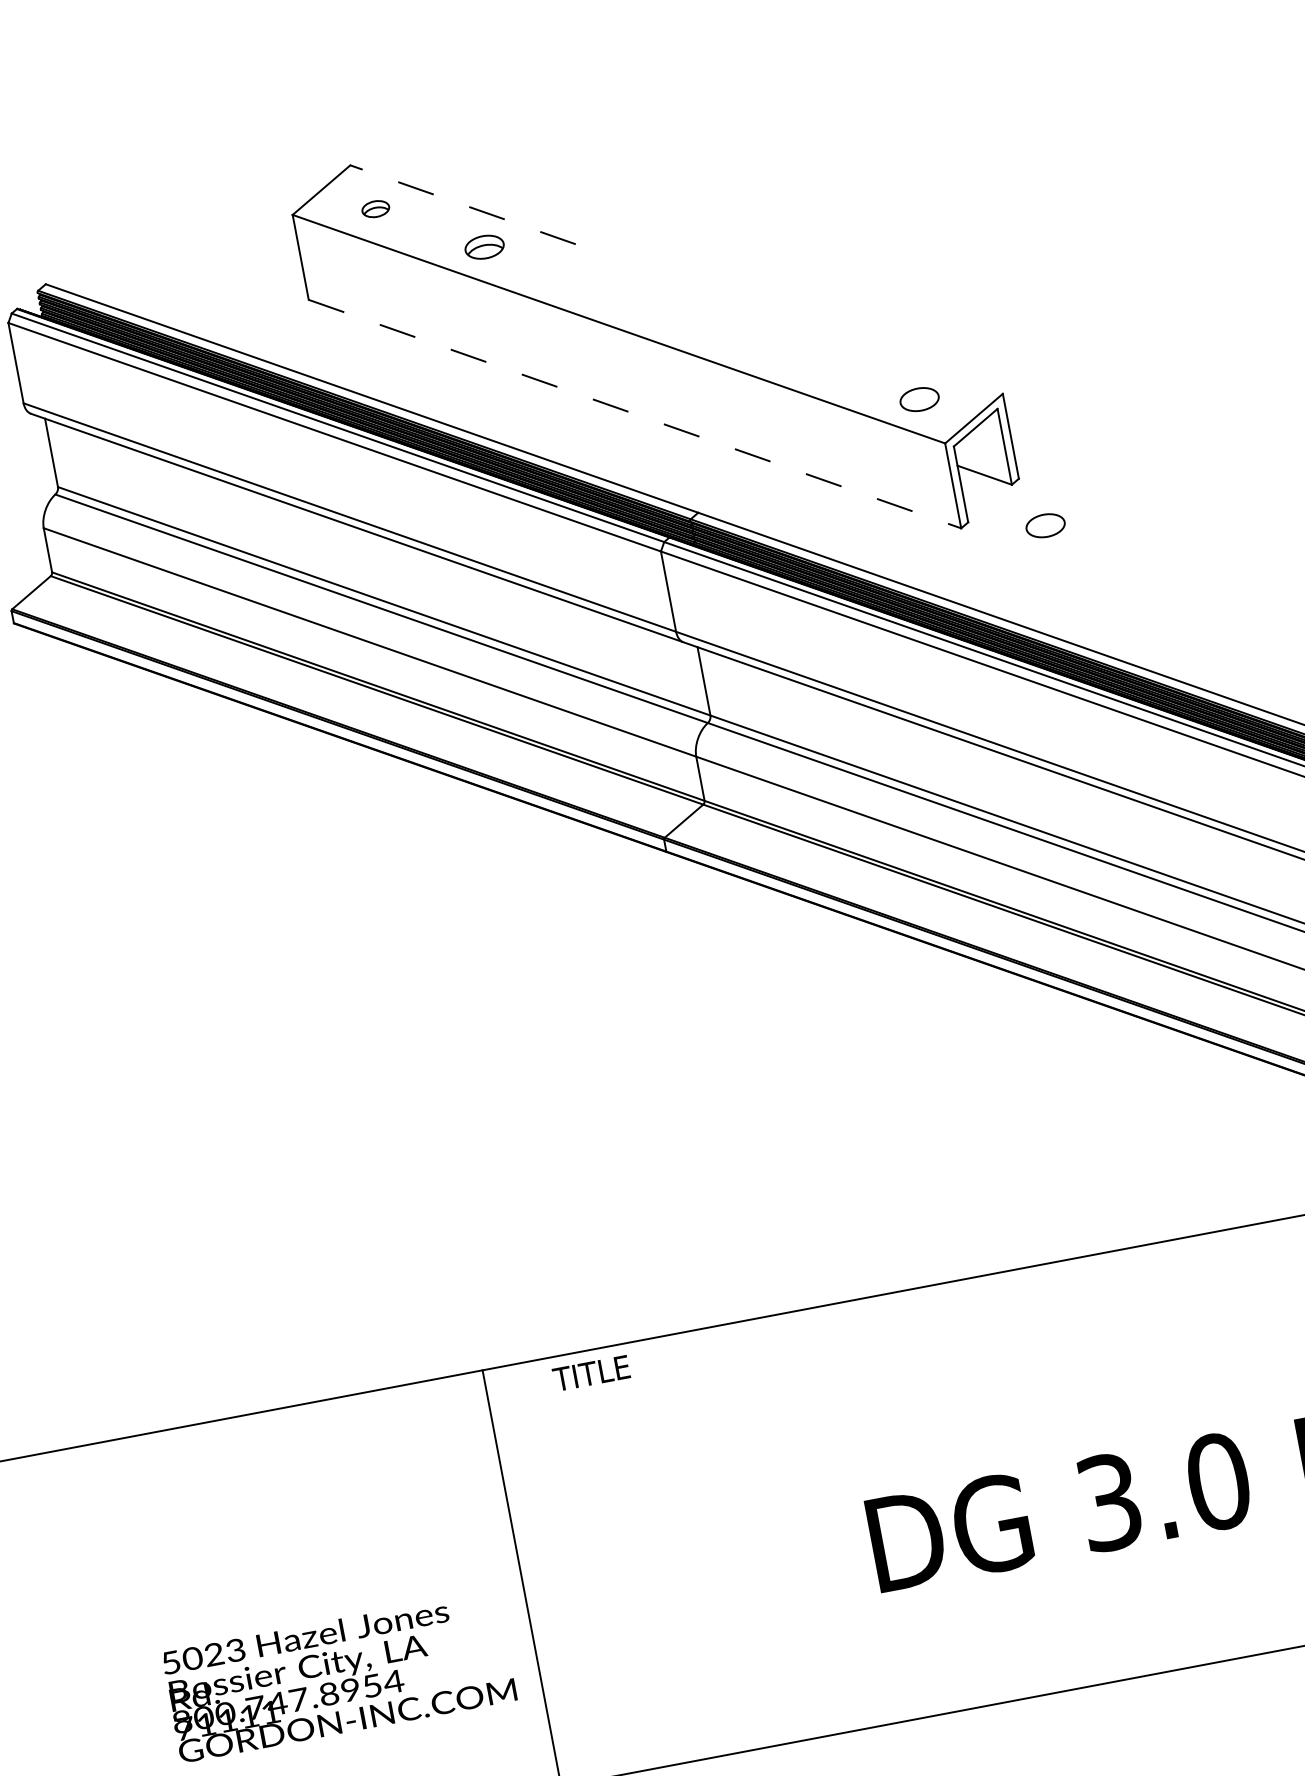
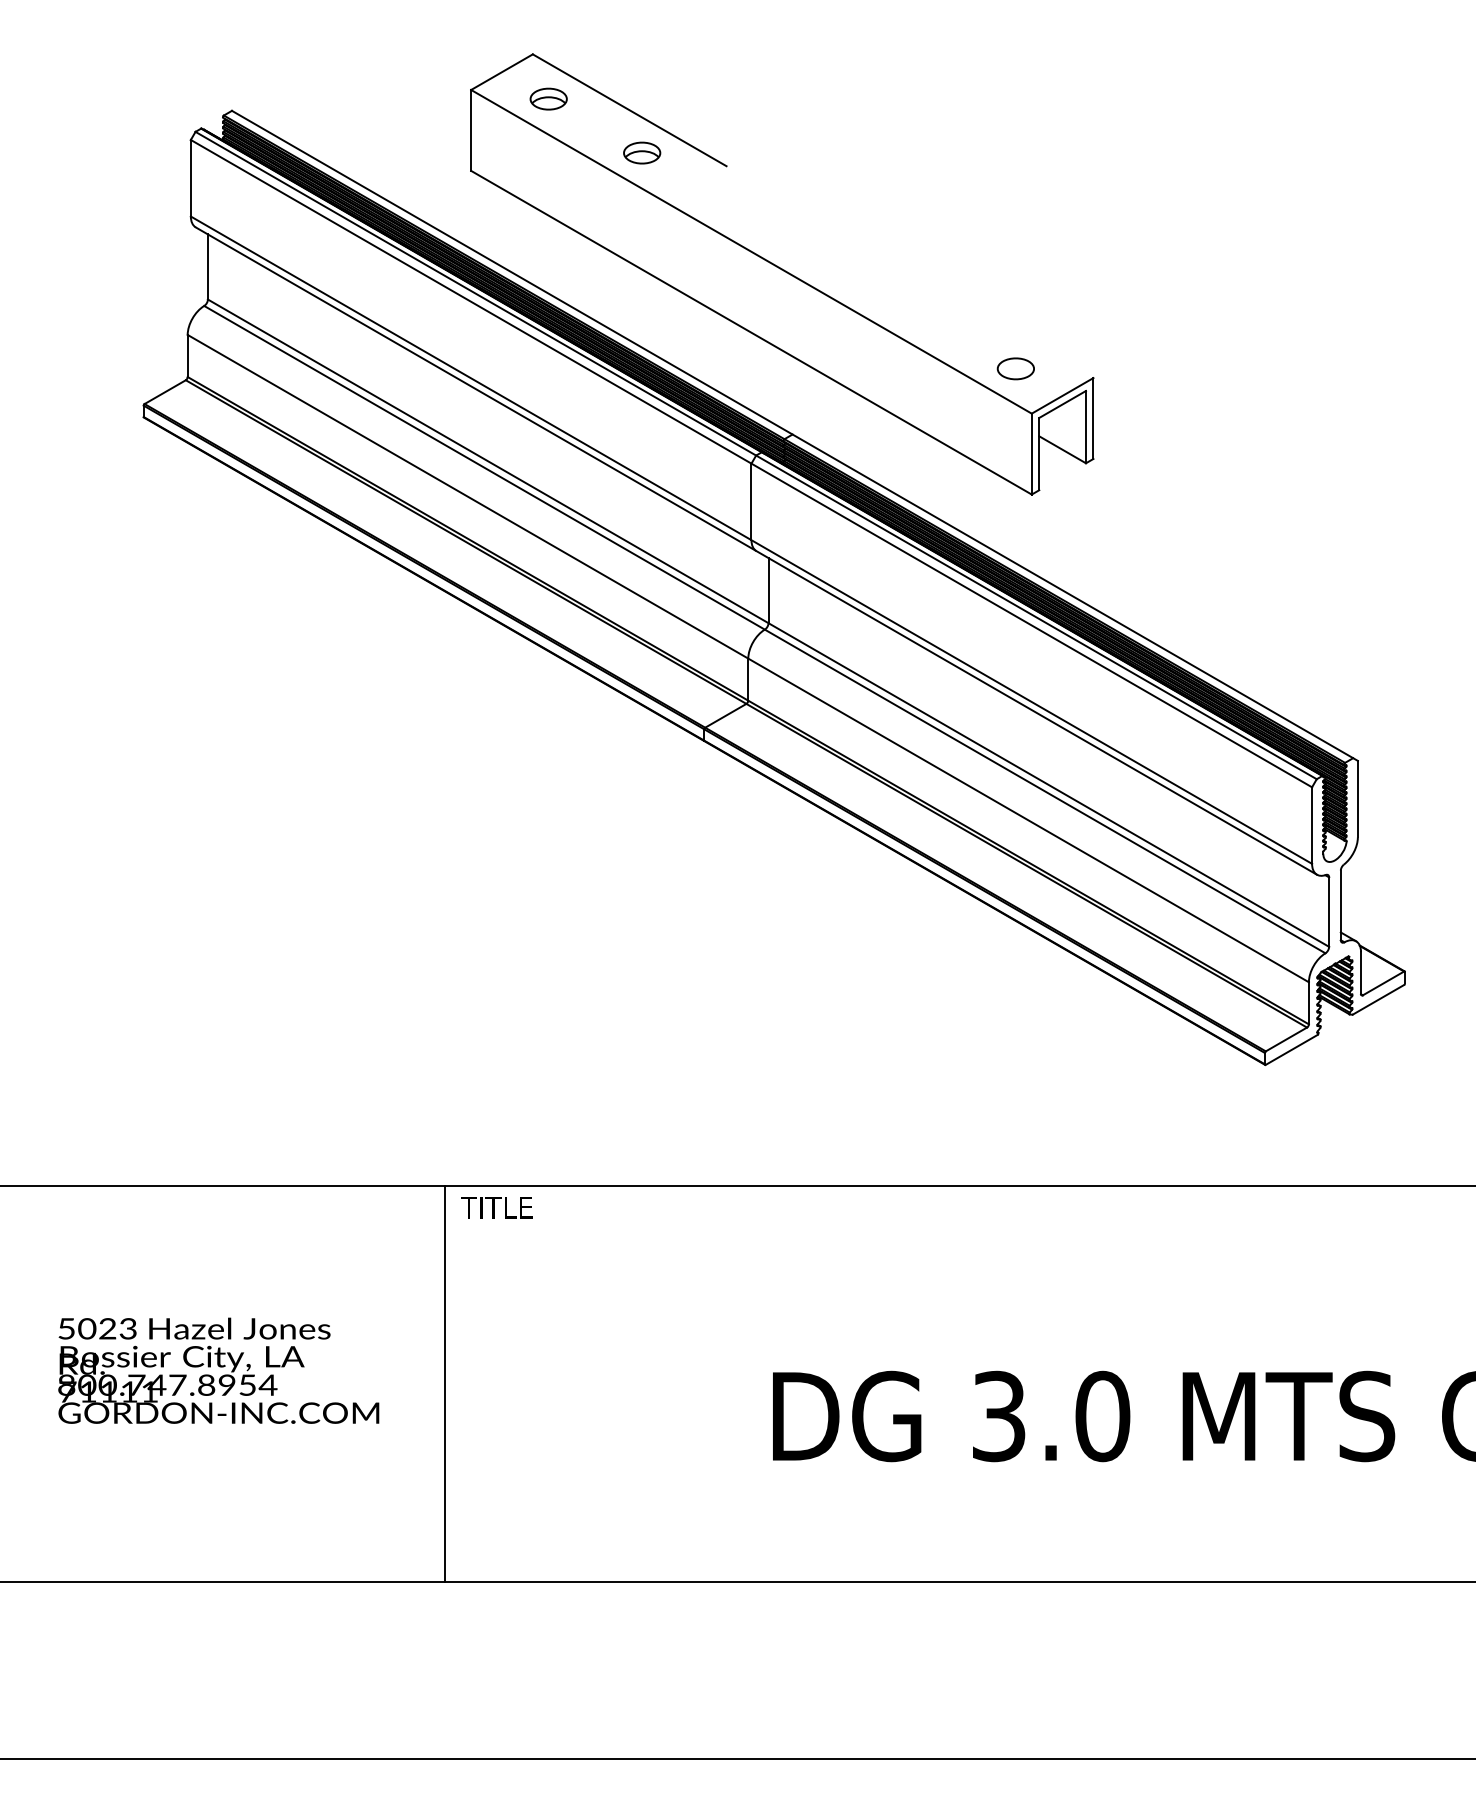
line: (462, 205) -> (629, 110), dashed -> solid
part: (375, 208) -> (548, 98), size x1.43
line: (634, 413) -> (751, 332), dashed -> solid
part: (1045, 525) -> (1109, 506), removed
text: (591, 1373) -> (496, 1207), moved
text: (338, 1676) -> (218, 1370), moved

